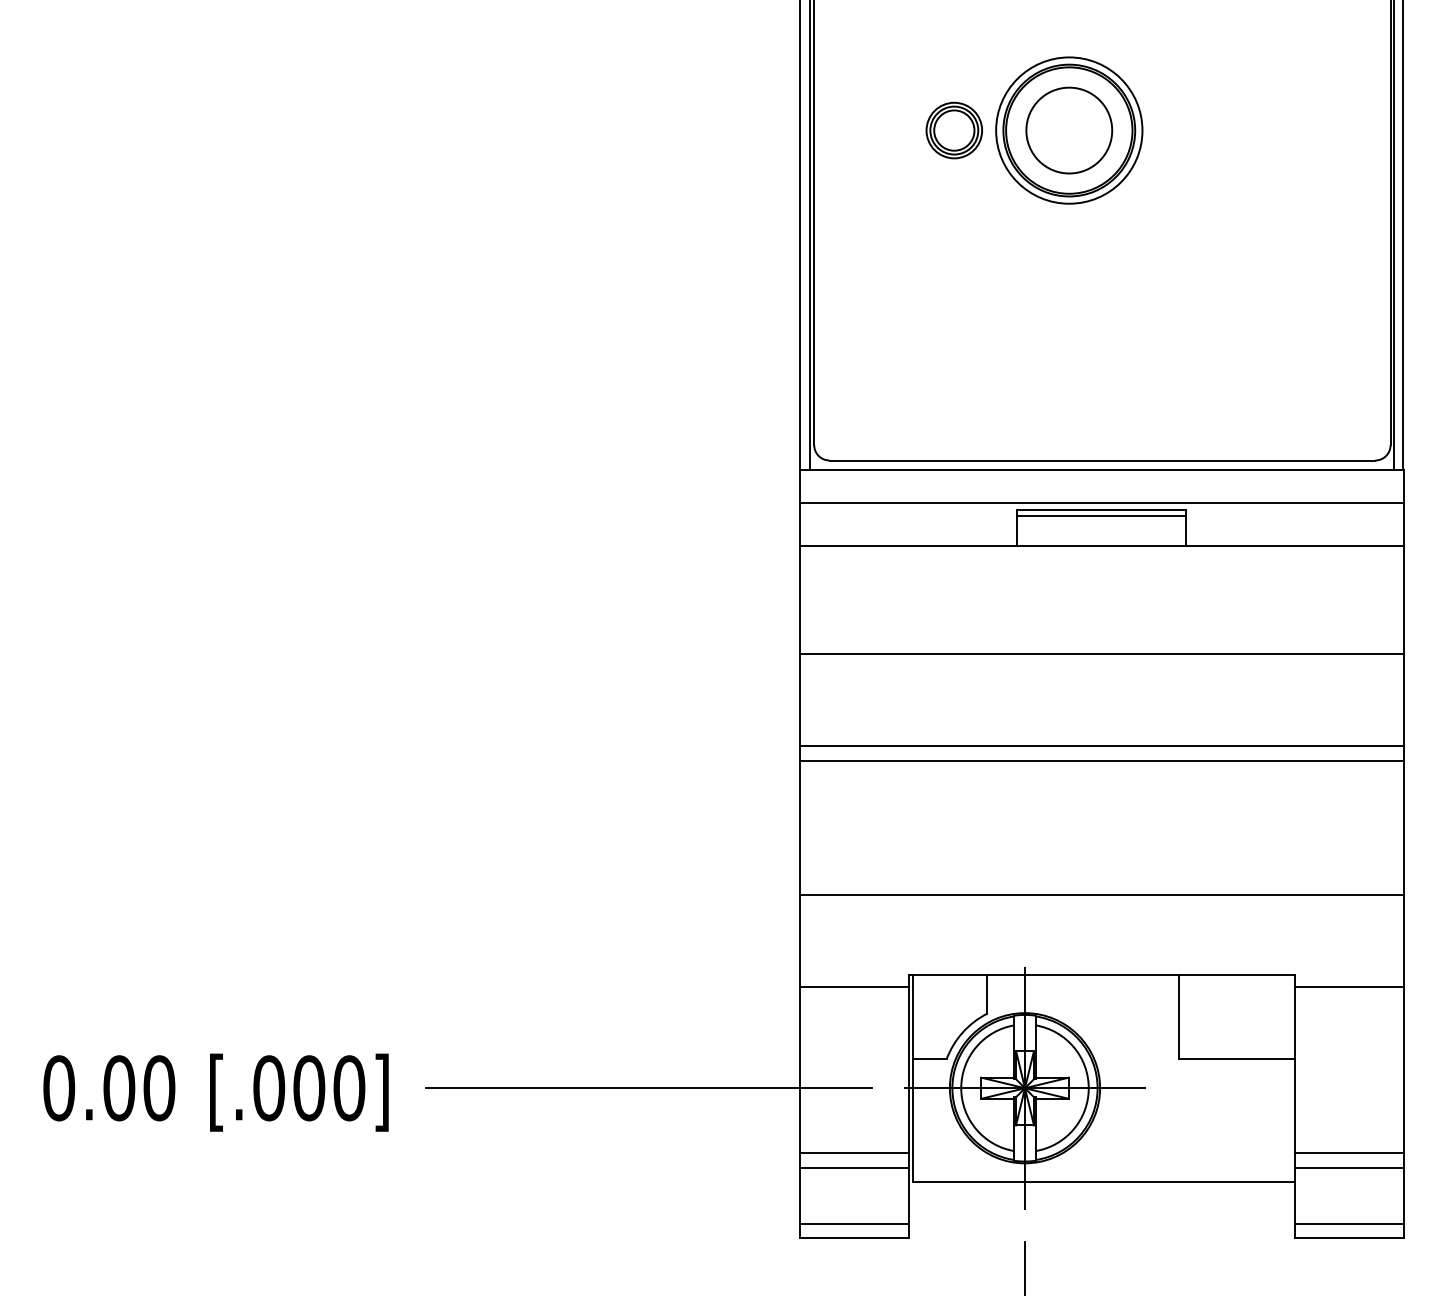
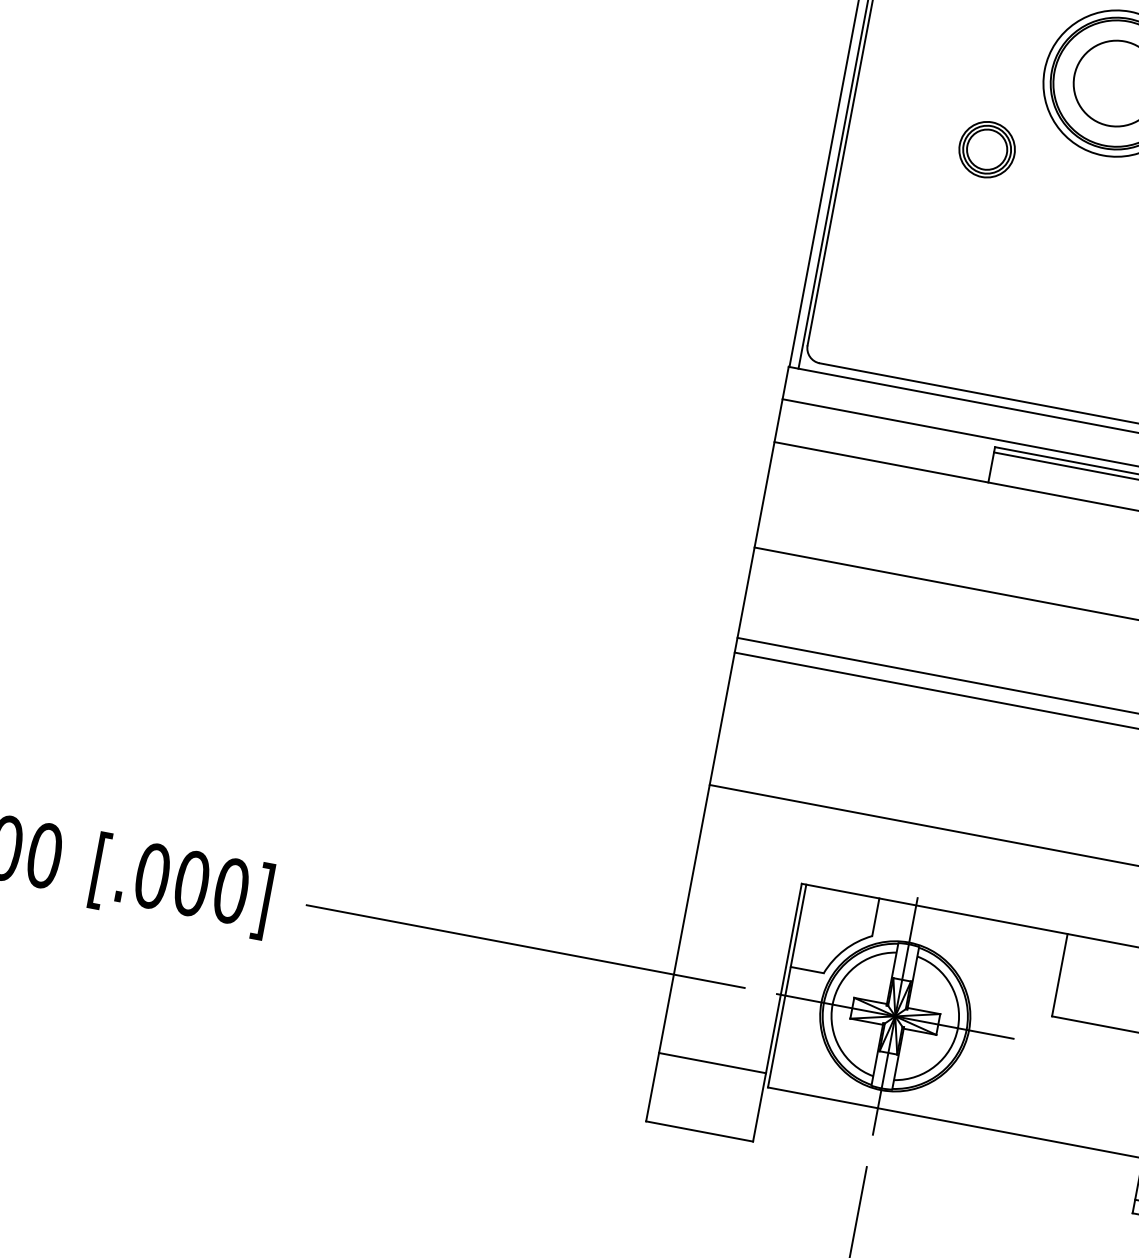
part: (953, 130) -> (986, 149), moved
line: (853, 987) -> (745, 885), removed
line: (853, 1153) -> (714, 1048), removed
line: (853, 1223) -> (701, 1117), removed

